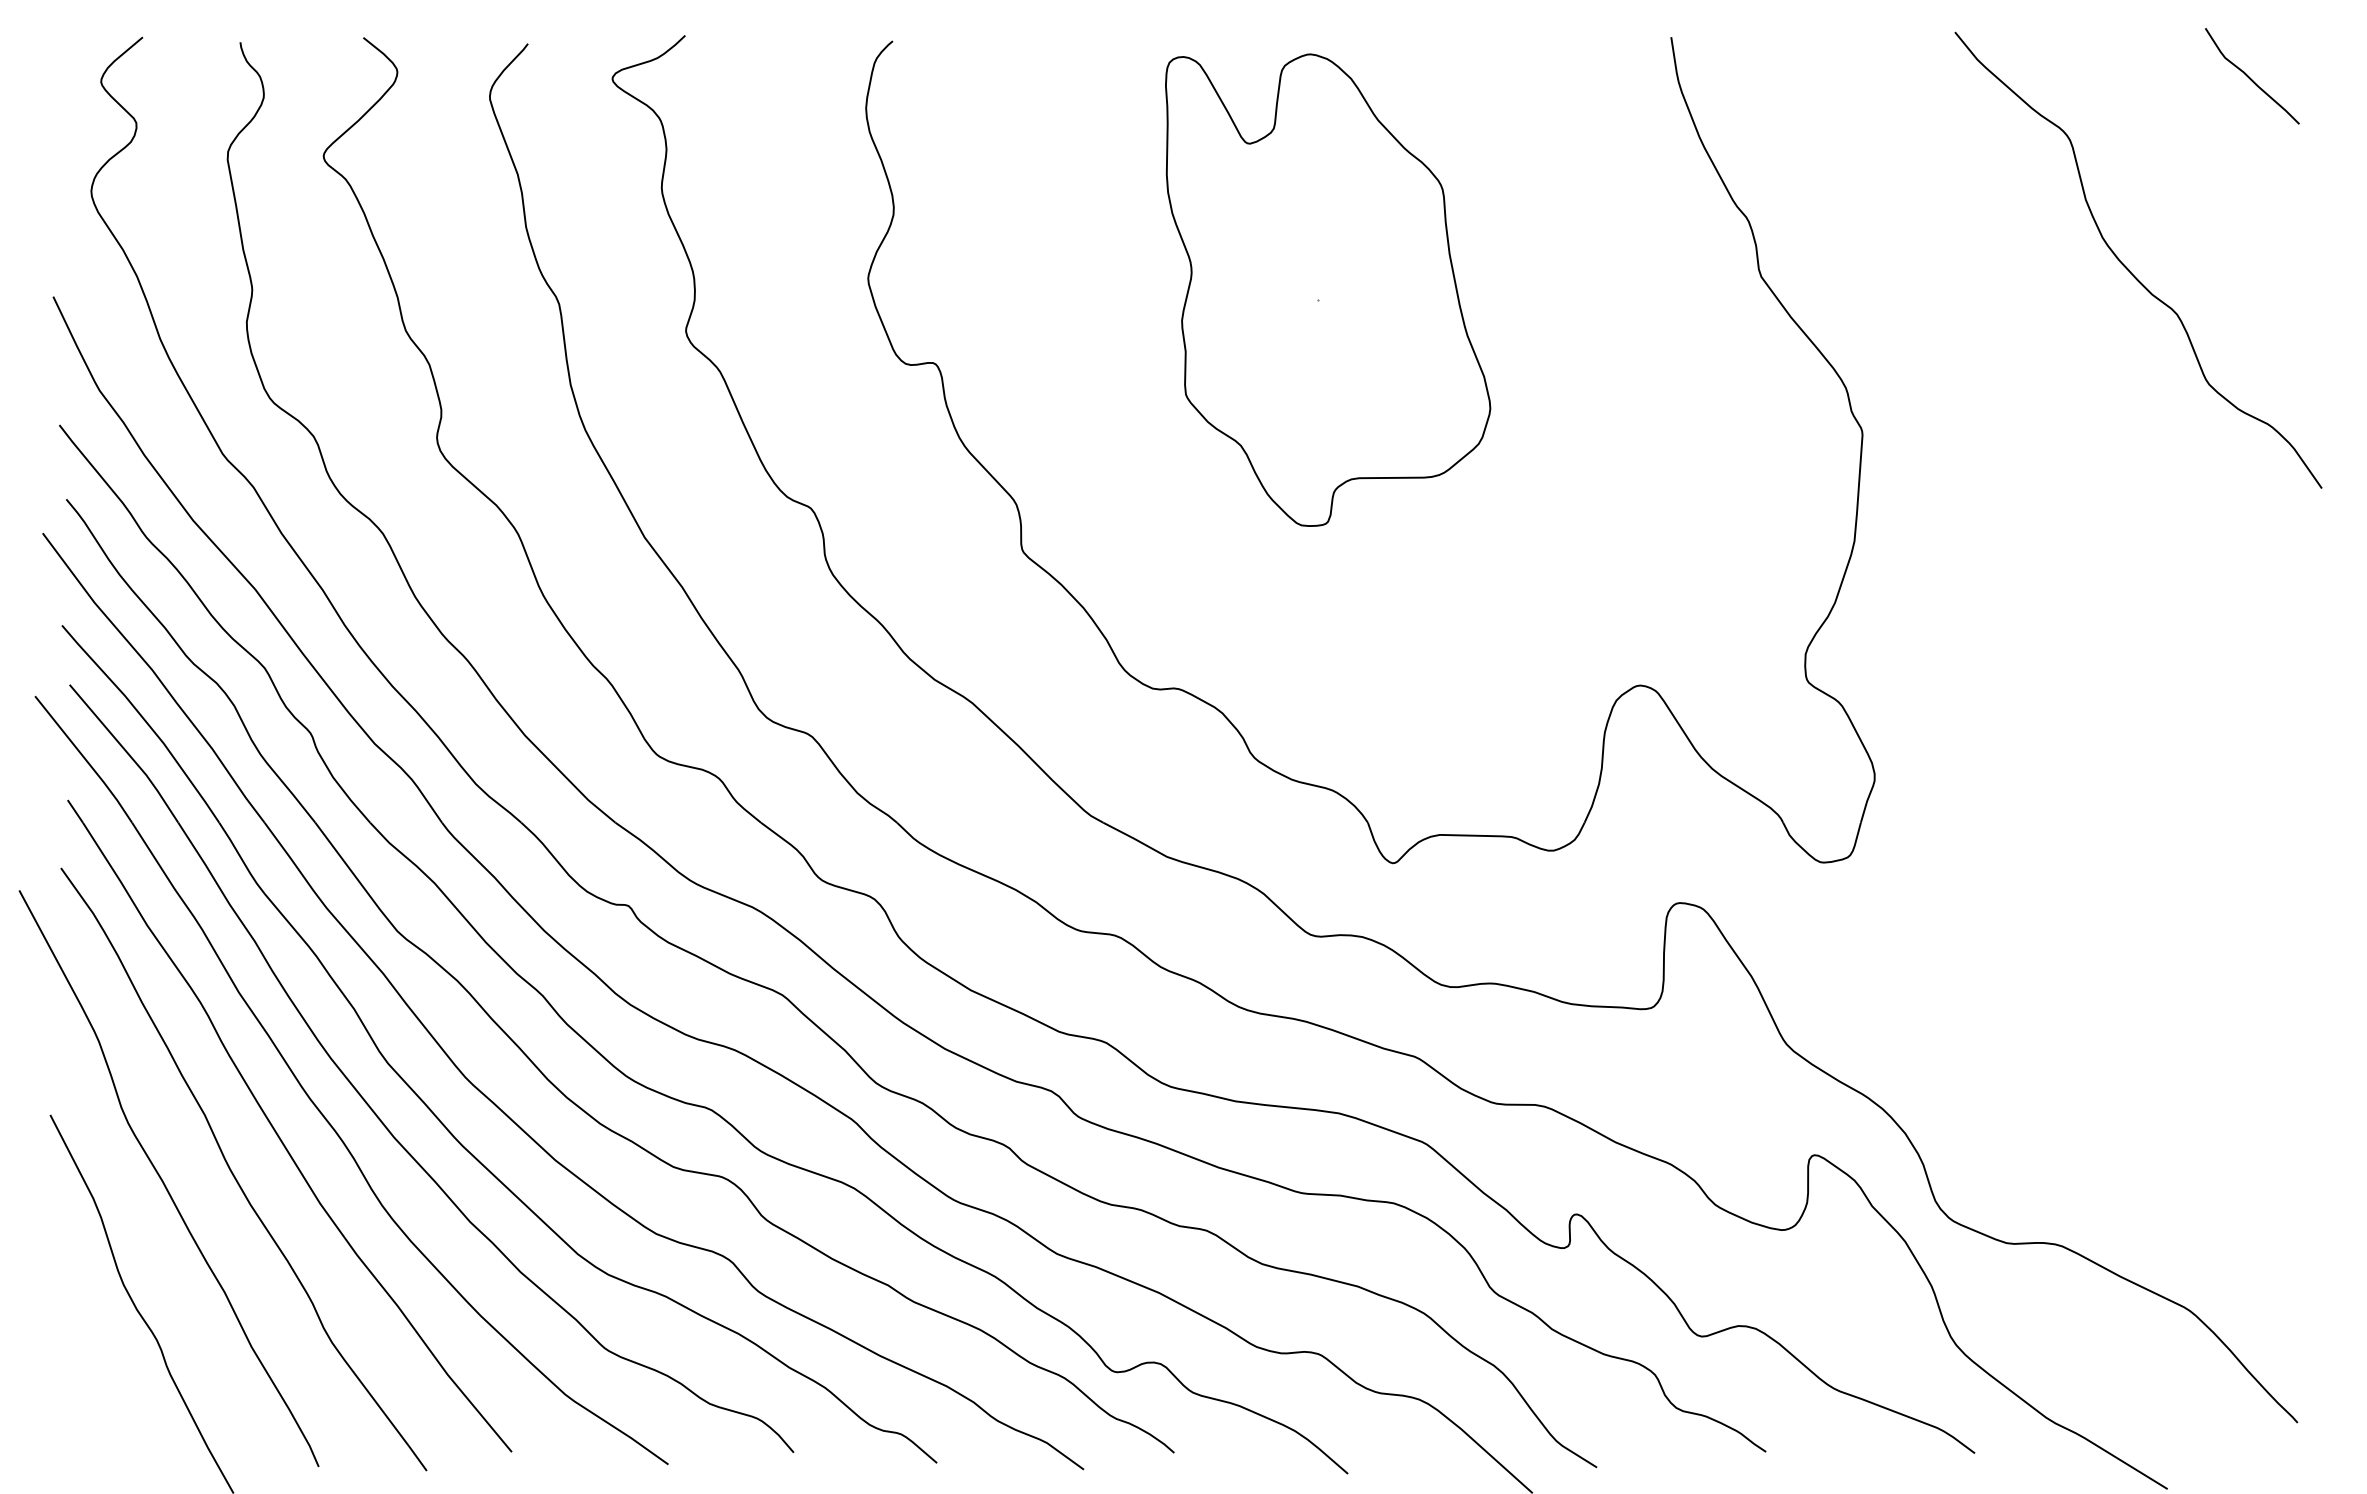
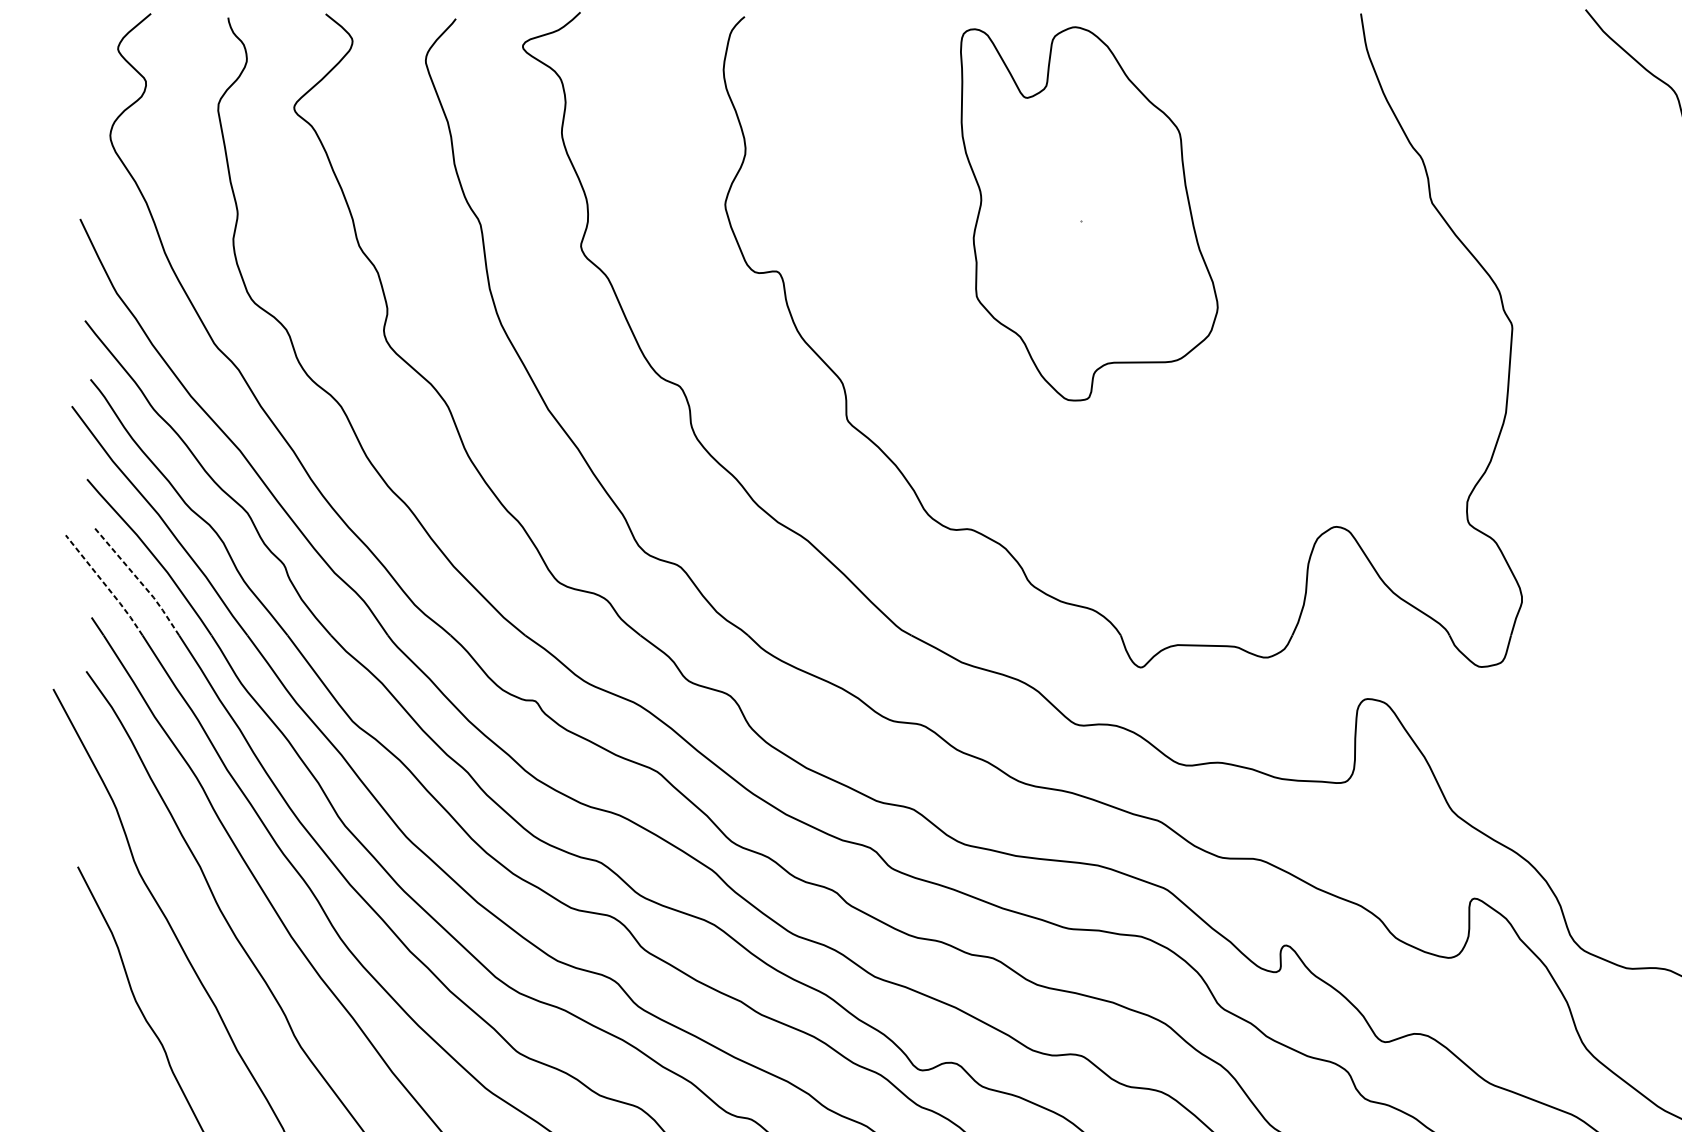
line: (126, 752) -> (138, 579), solid -> dashed
line: (85, 759) -> (105, 585), solid -> dashed

